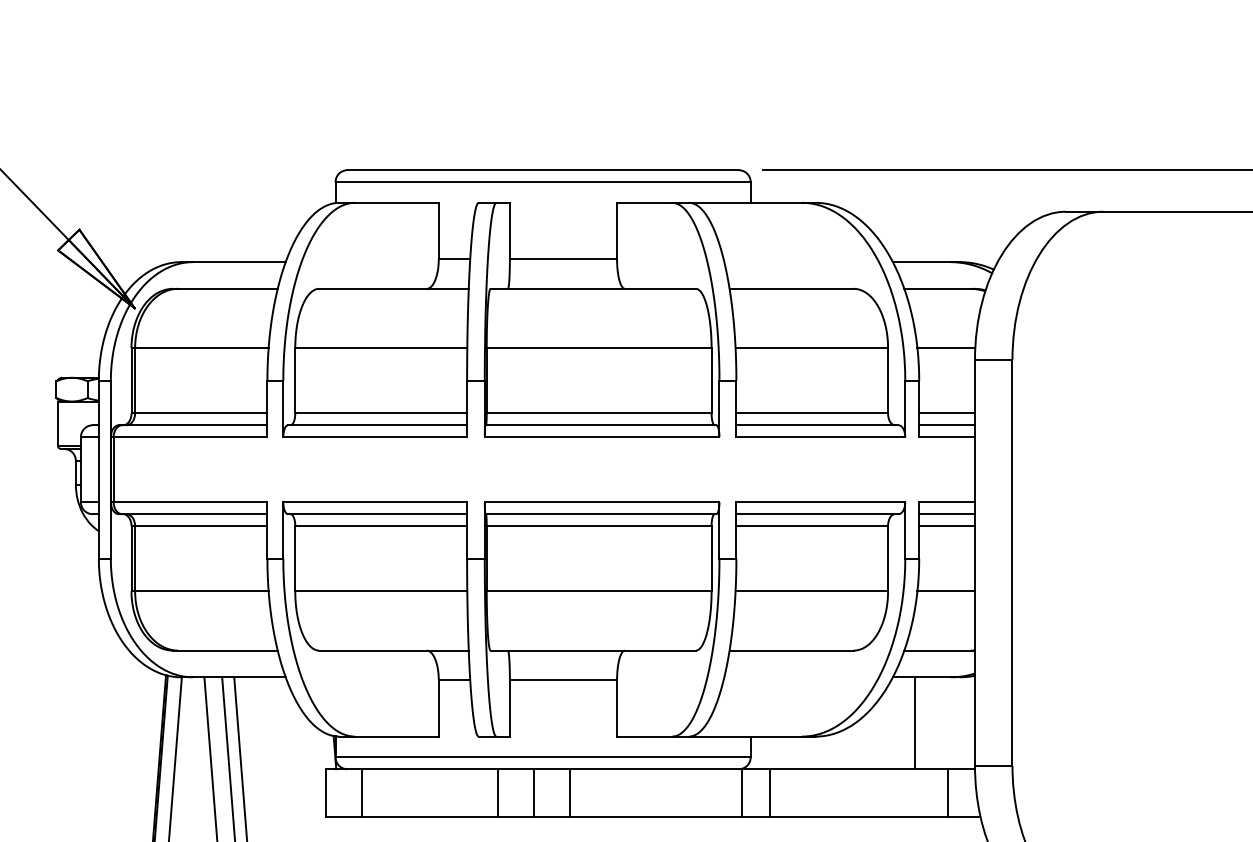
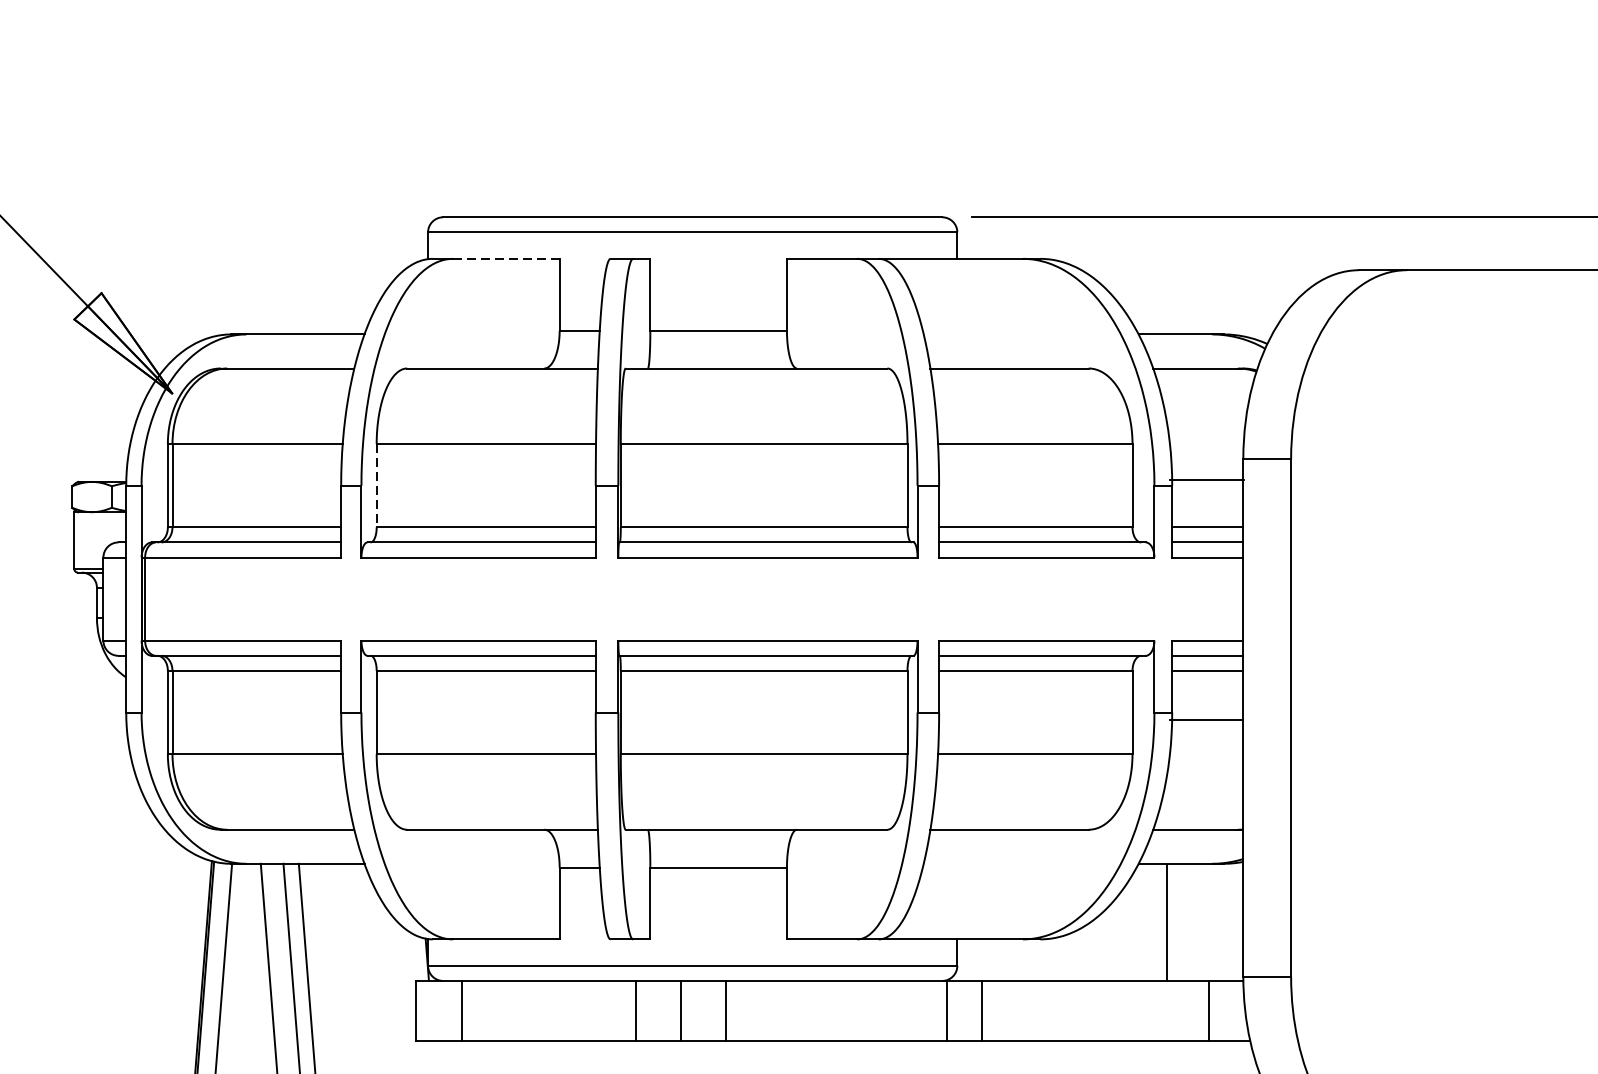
line: (396, 202) -> (505, 258), solid -> dashed
line: (946, 348) -> (1207, 480), moved
line: (295, 380) -> (376, 485), solid -> dashed
line: (945, 591) -> (1205, 719), moved

